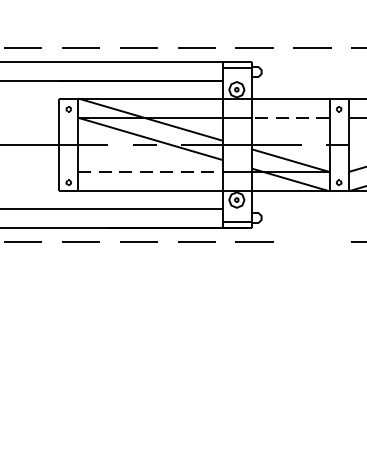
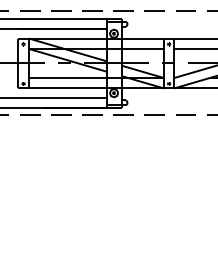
line: (291, 117) -> (143, 48), dashed -> solid
line: (150, 172) -> (67, 78), dashed -> solid
line: (311, 239) -> (154, 114), added

